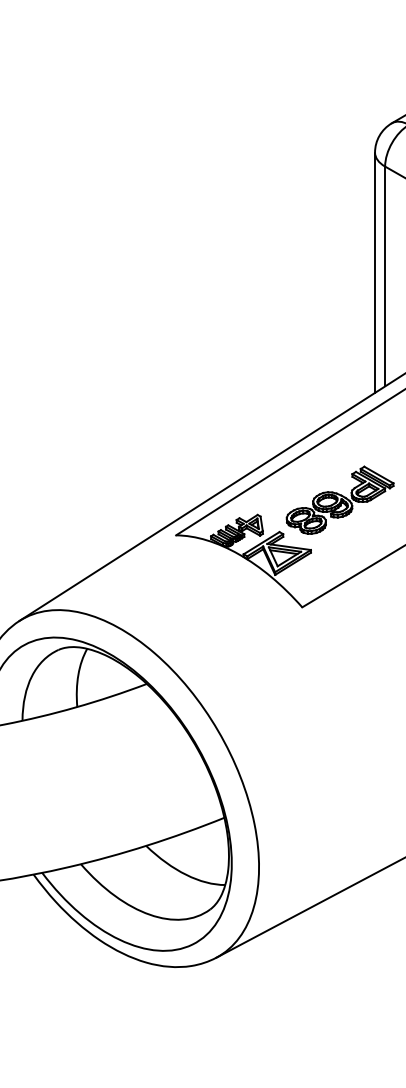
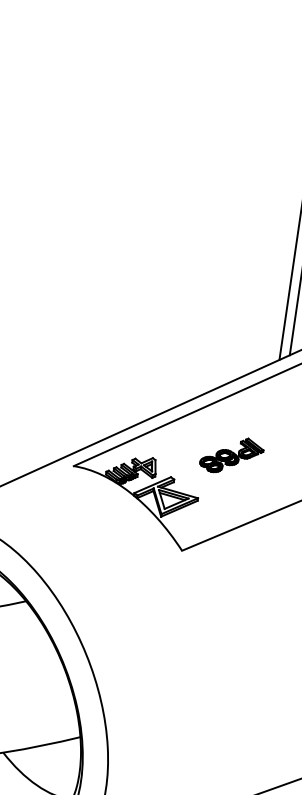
part: (339, 499) -> (231, 454), size x0.6

